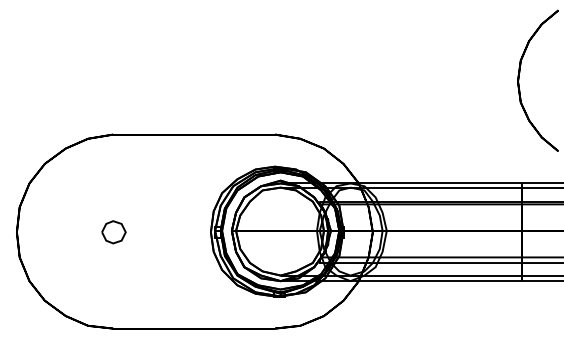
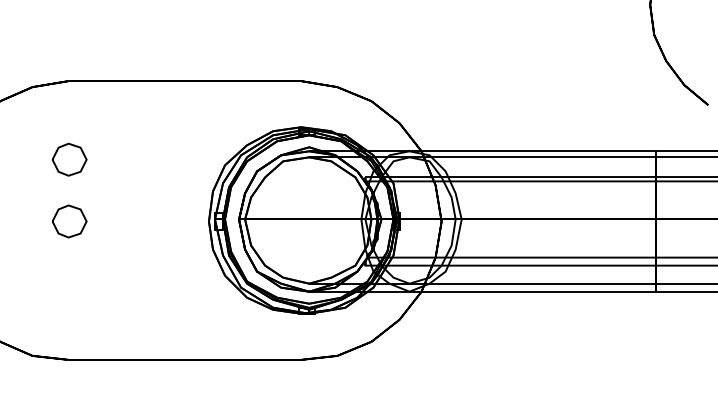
part: (113, 189) -> (68, 160), added

